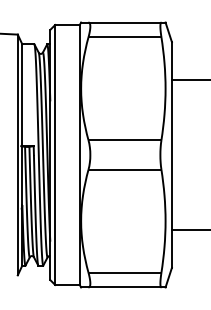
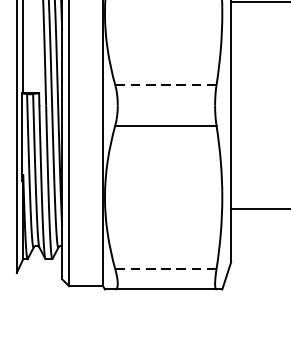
line: (125, 140) -> (166, 85), solid -> dashed
line: (125, 272) -> (166, 268), solid -> dashed

